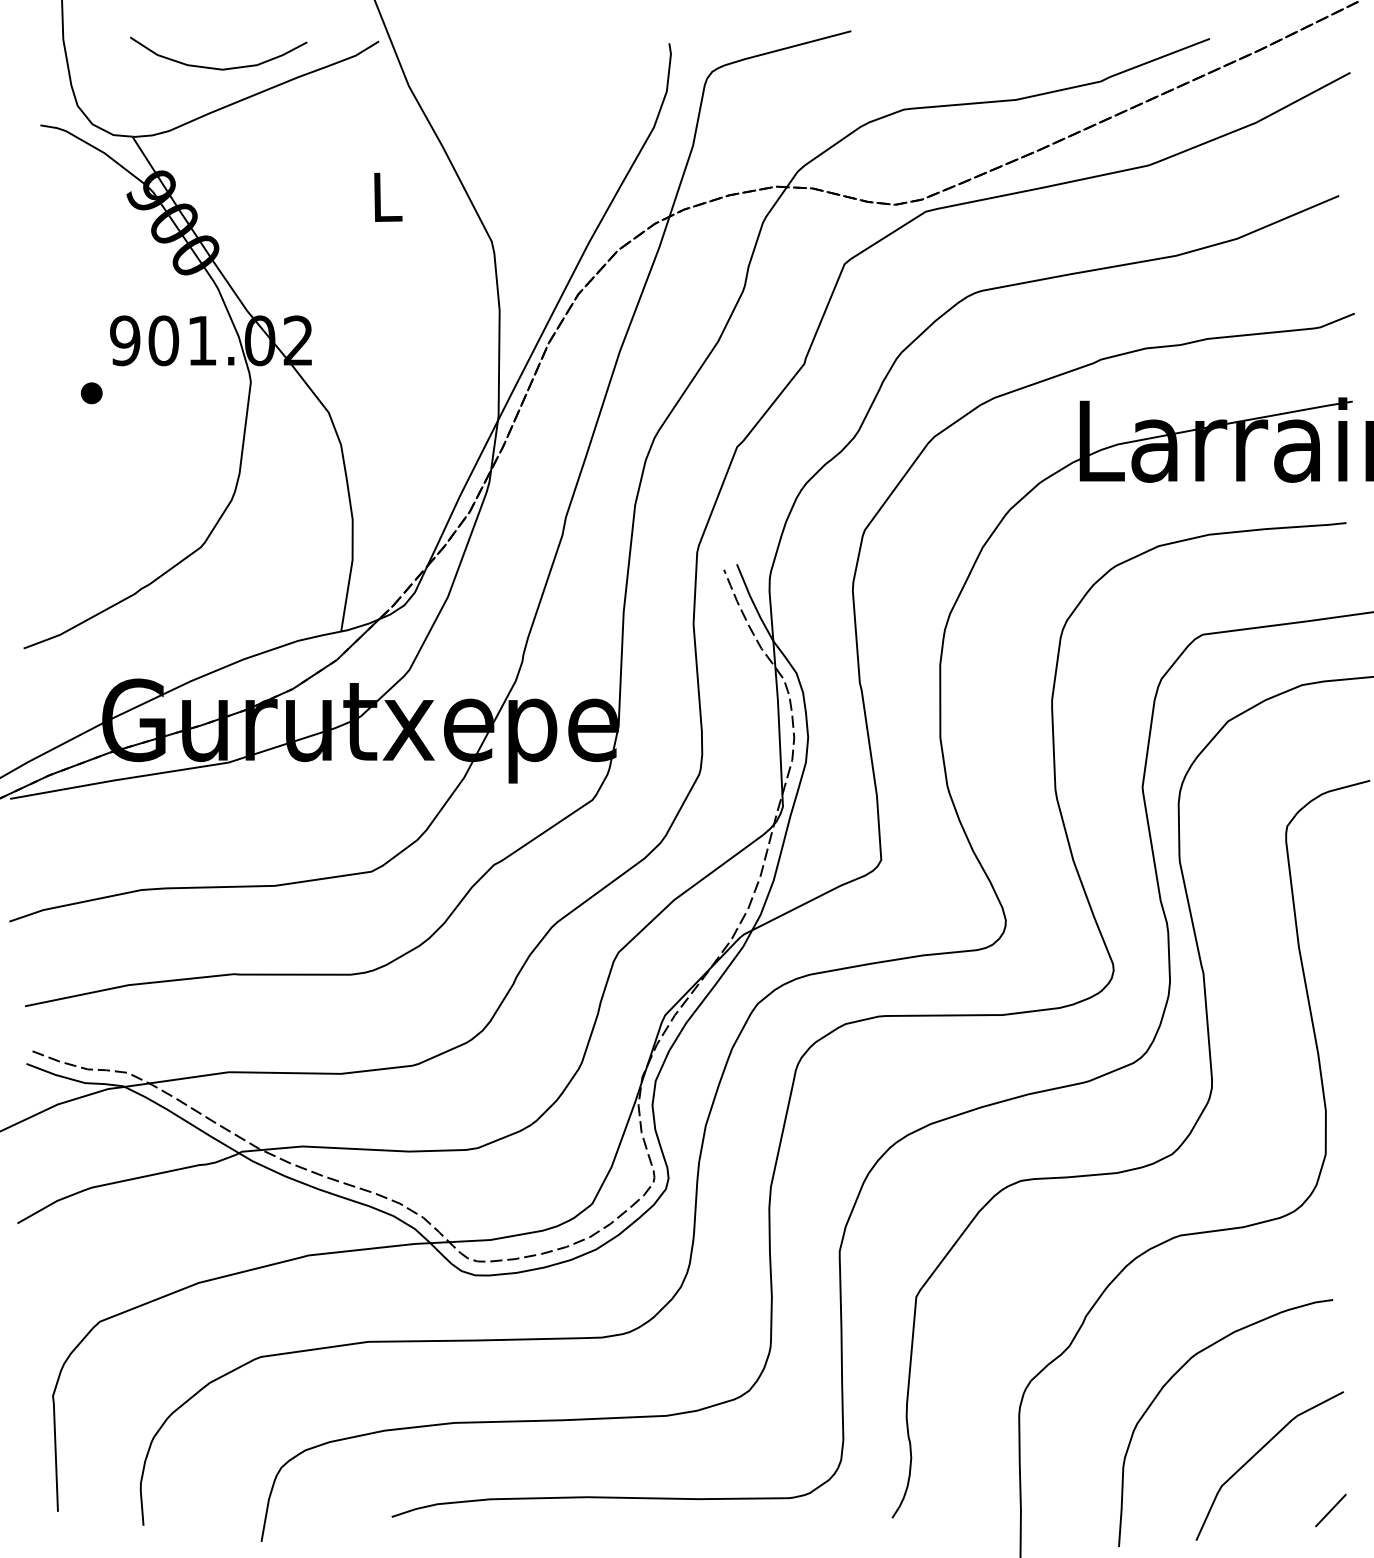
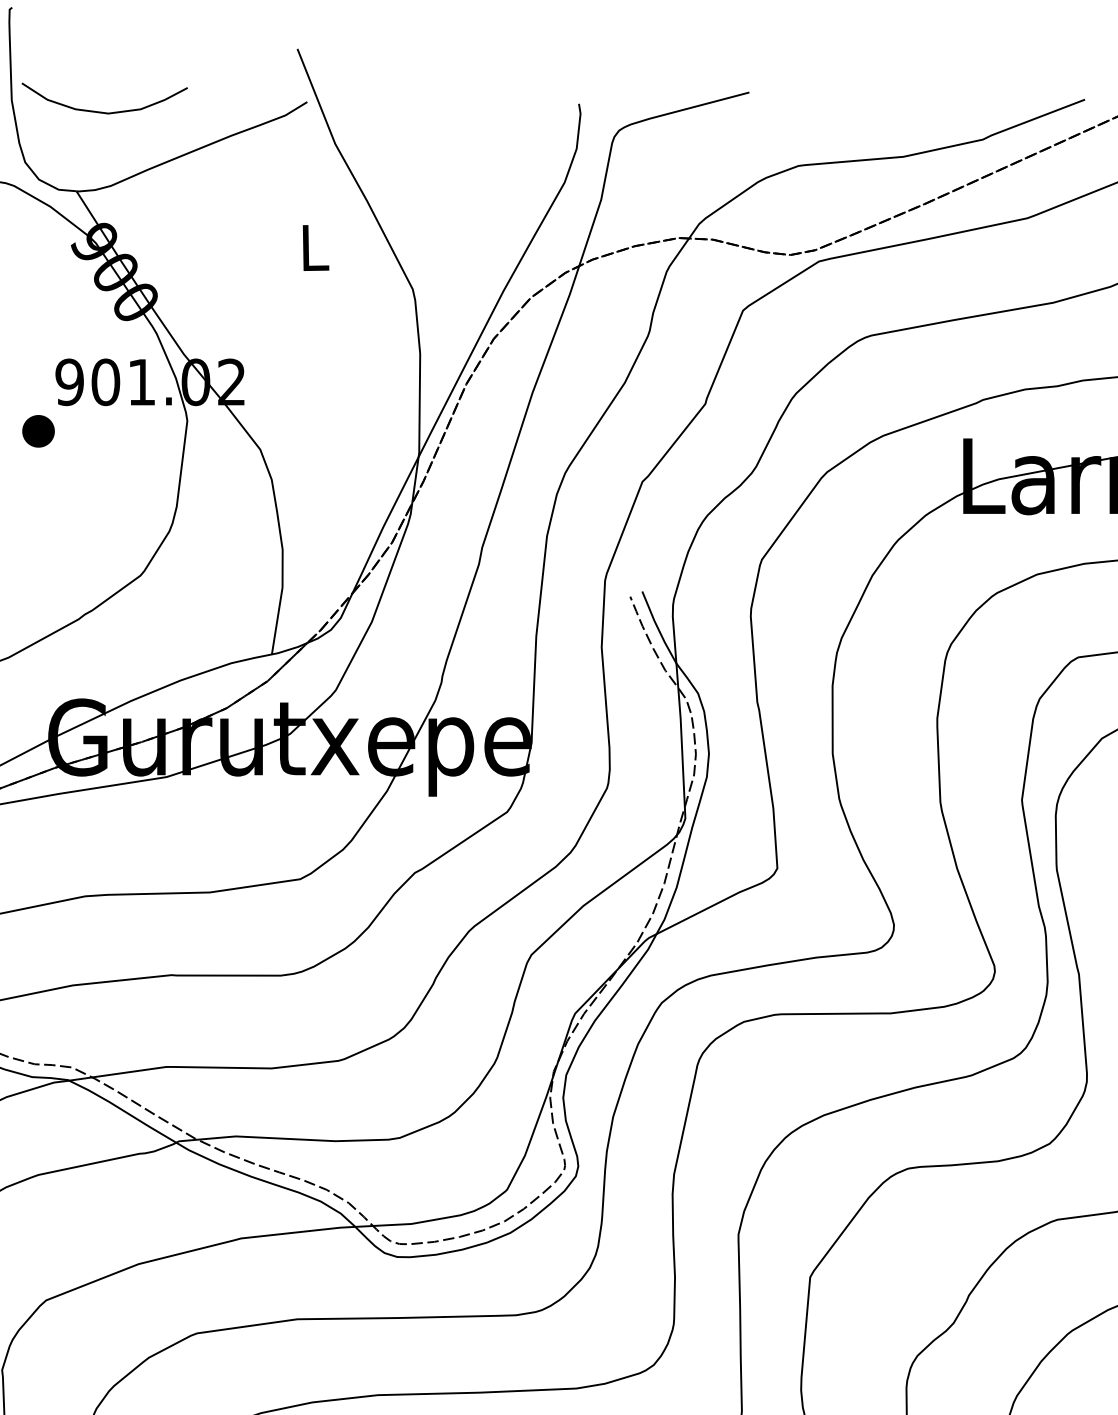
curve: (215, 67) -> (101, 111), moved
part: (91, 393) -> (38, 431), size x1.6

